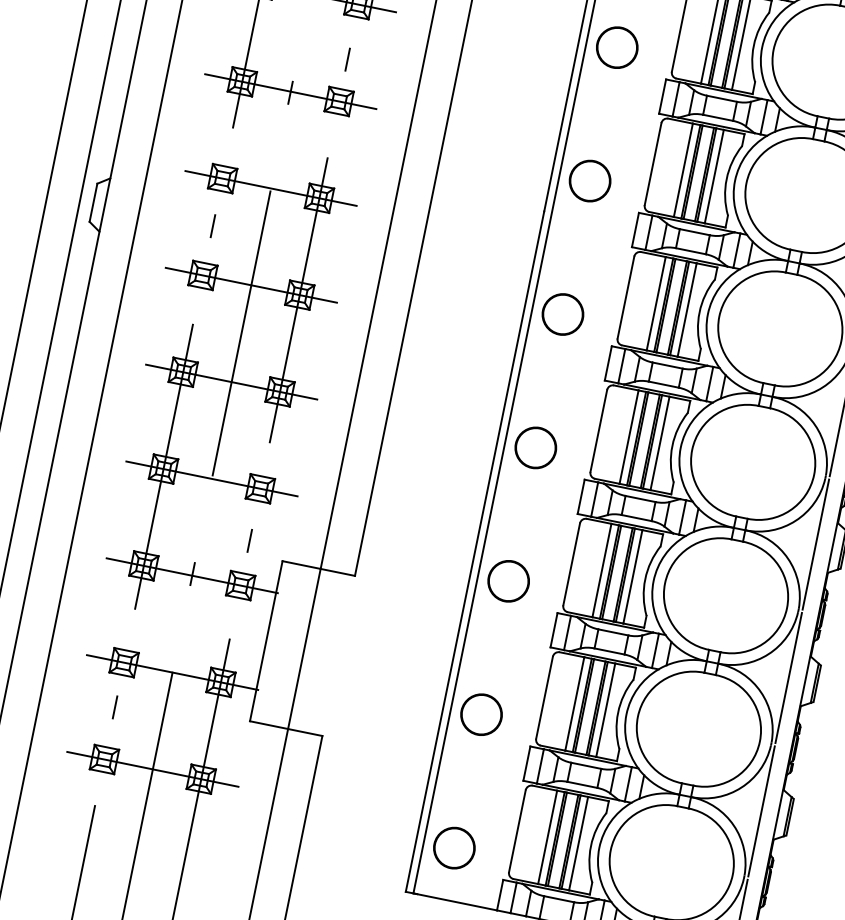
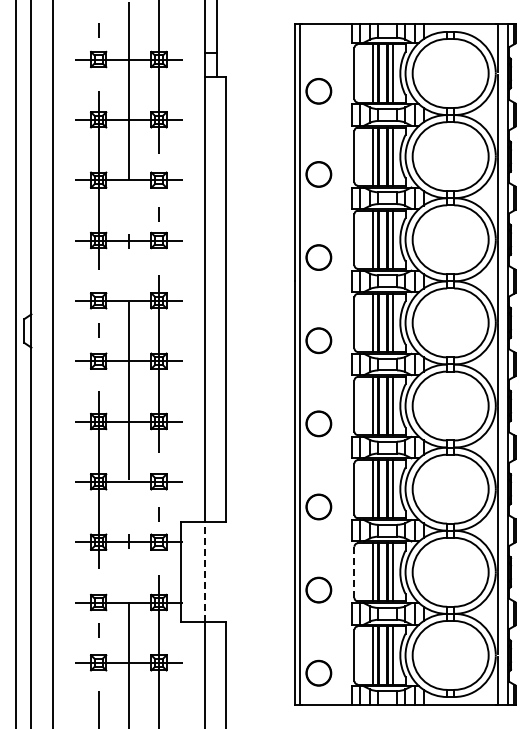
line: (303, 649) -> (204, 572), solid -> dashed
line: (544, 698) -> (354, 572), solid -> dashed

